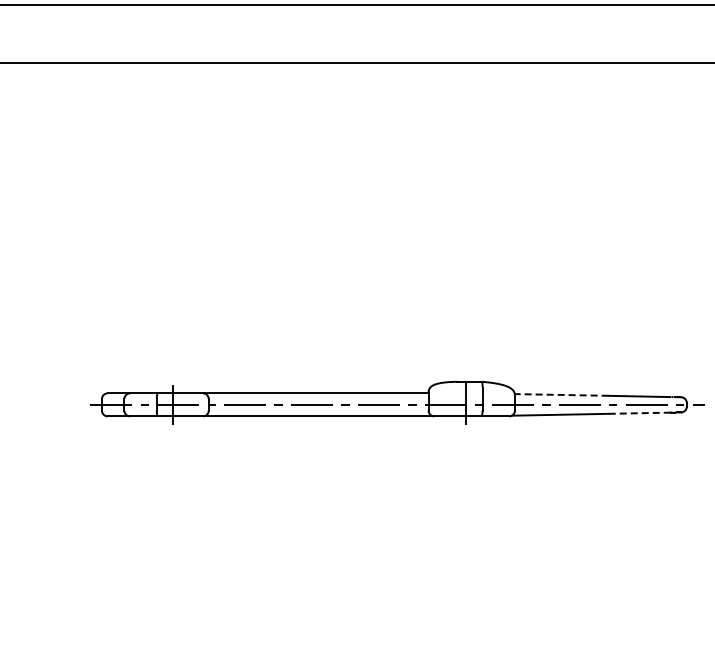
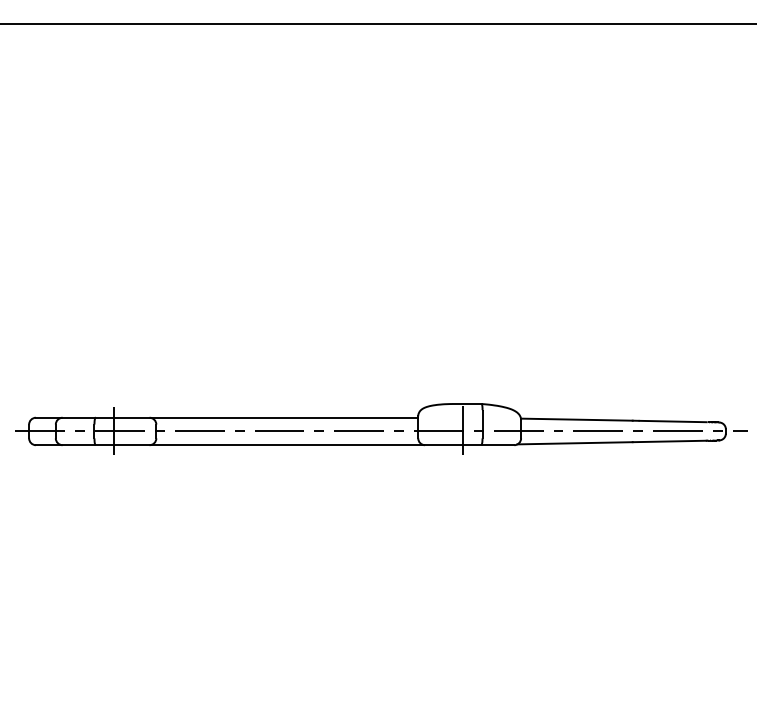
line: (561, 394) -> (576, 419), dashed -> solid
line: (639, 413) -> (669, 441), dashed -> solid

